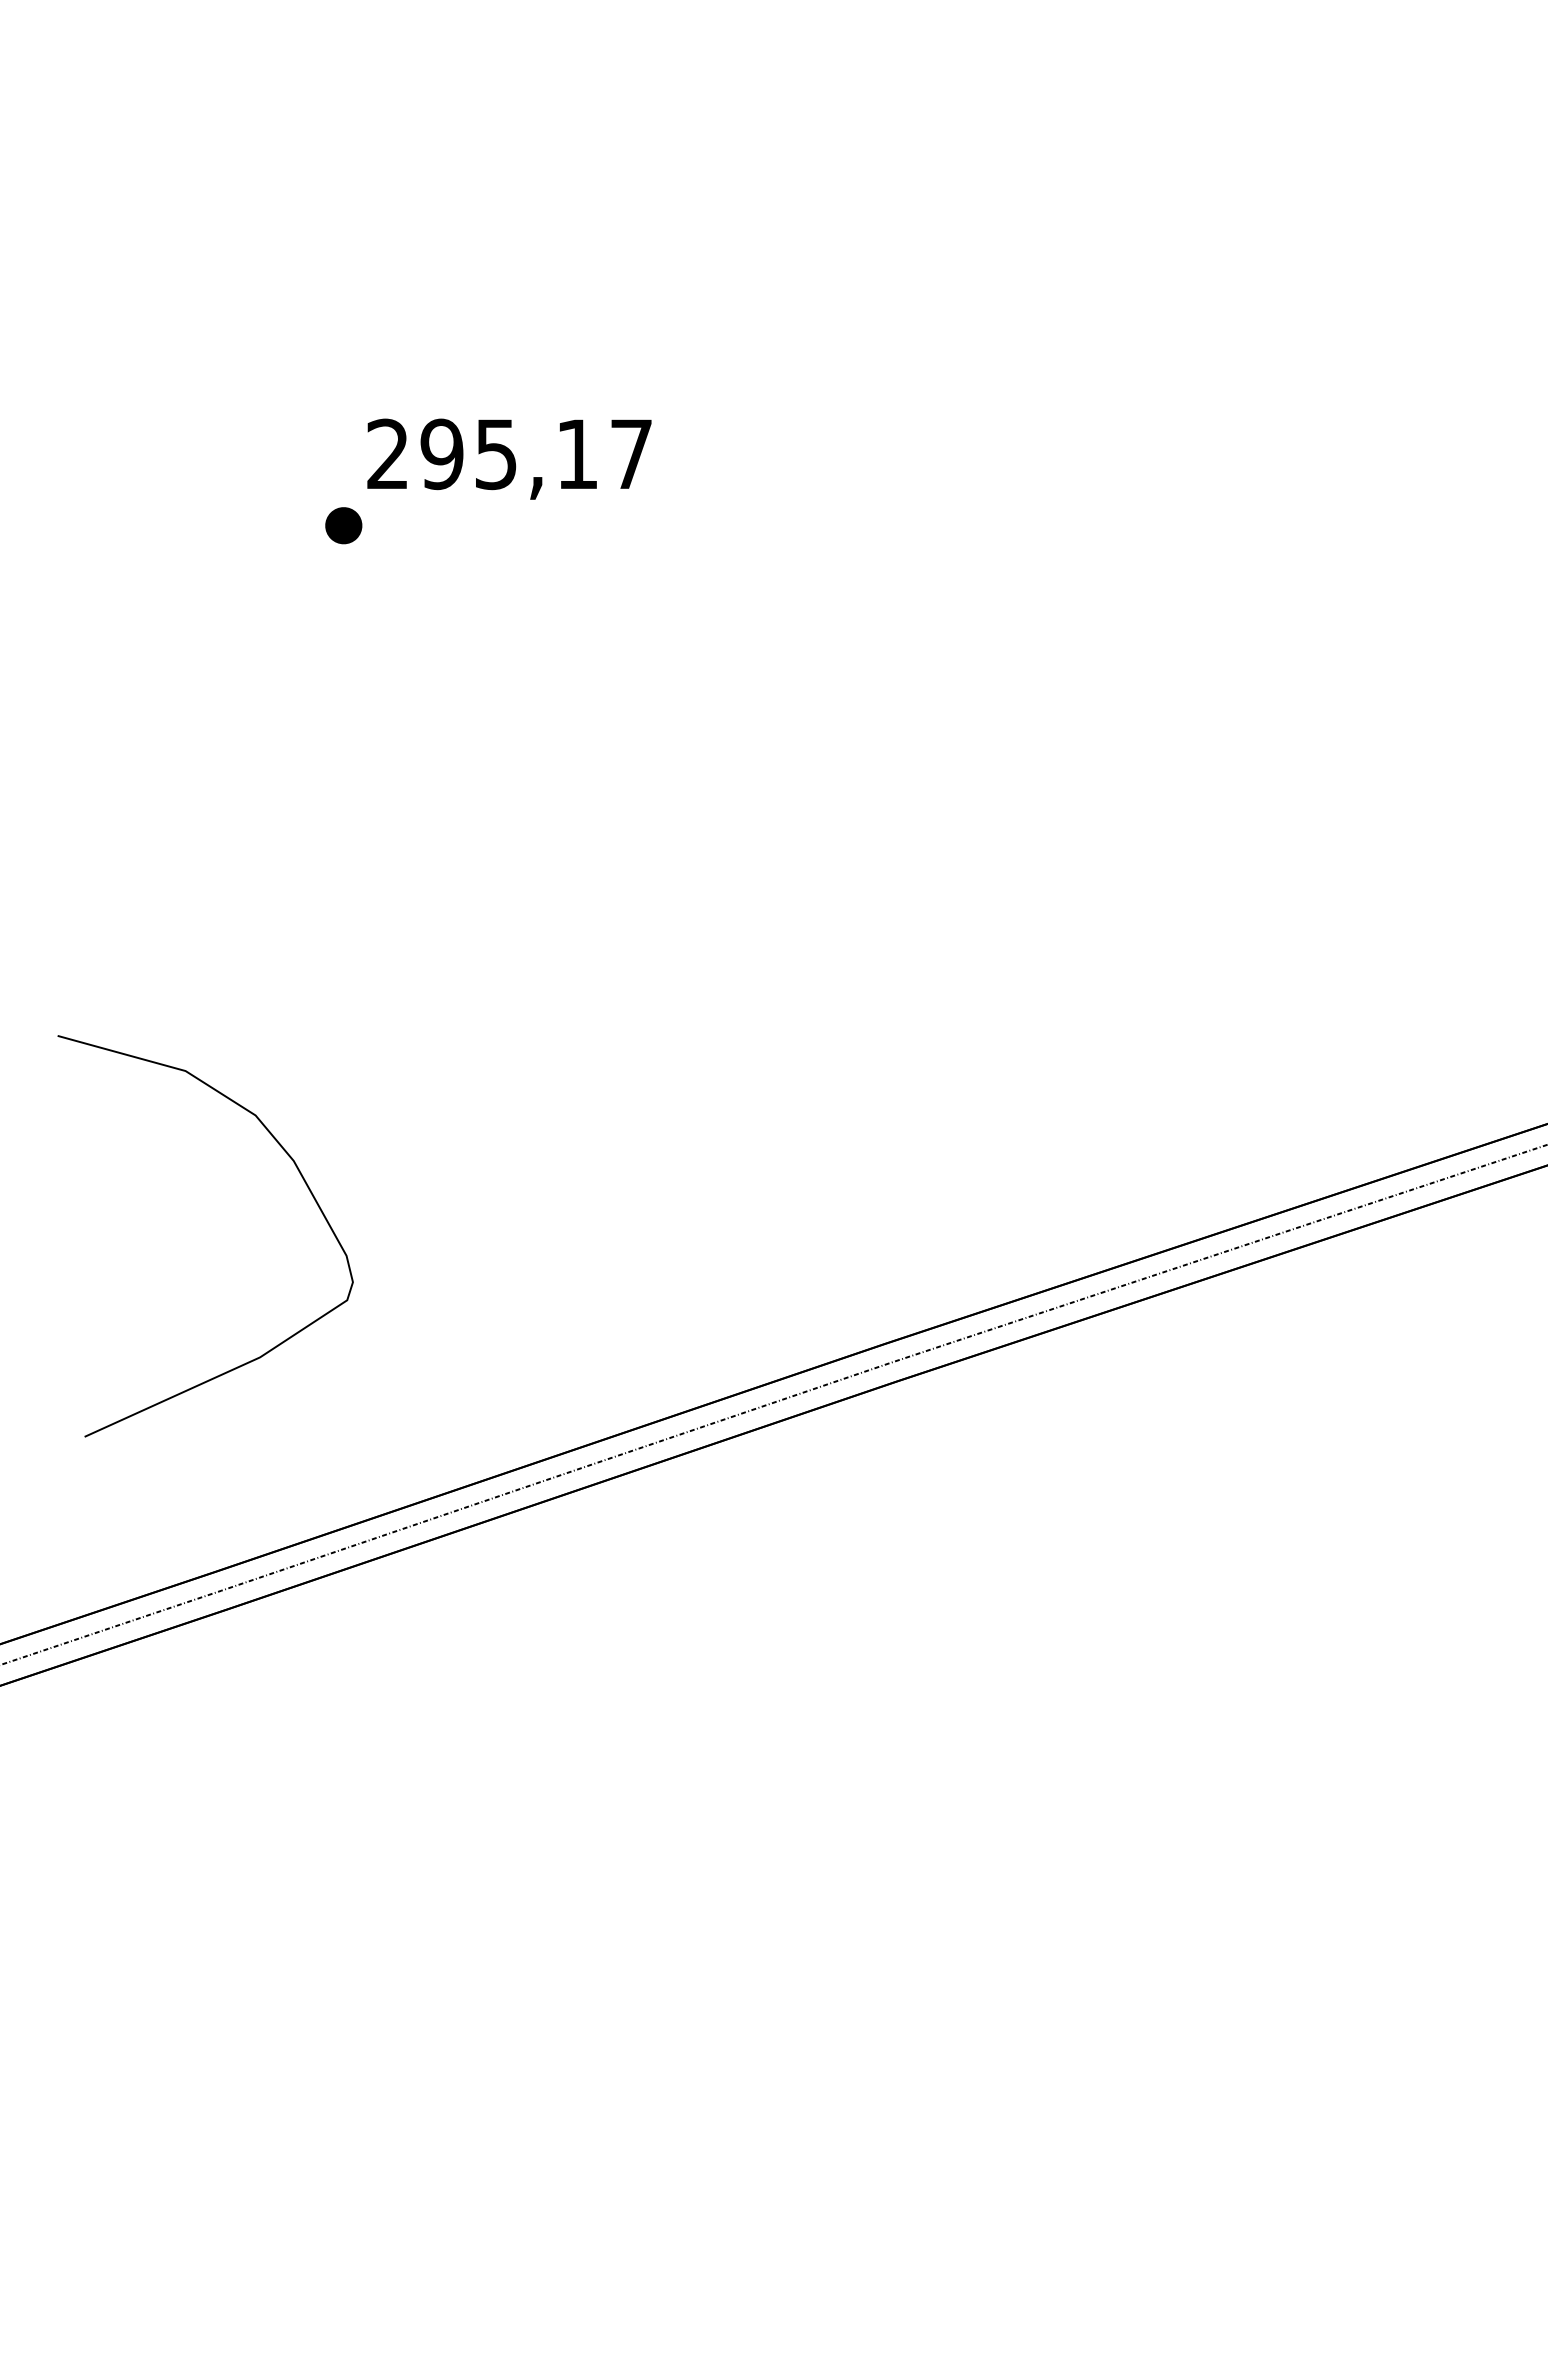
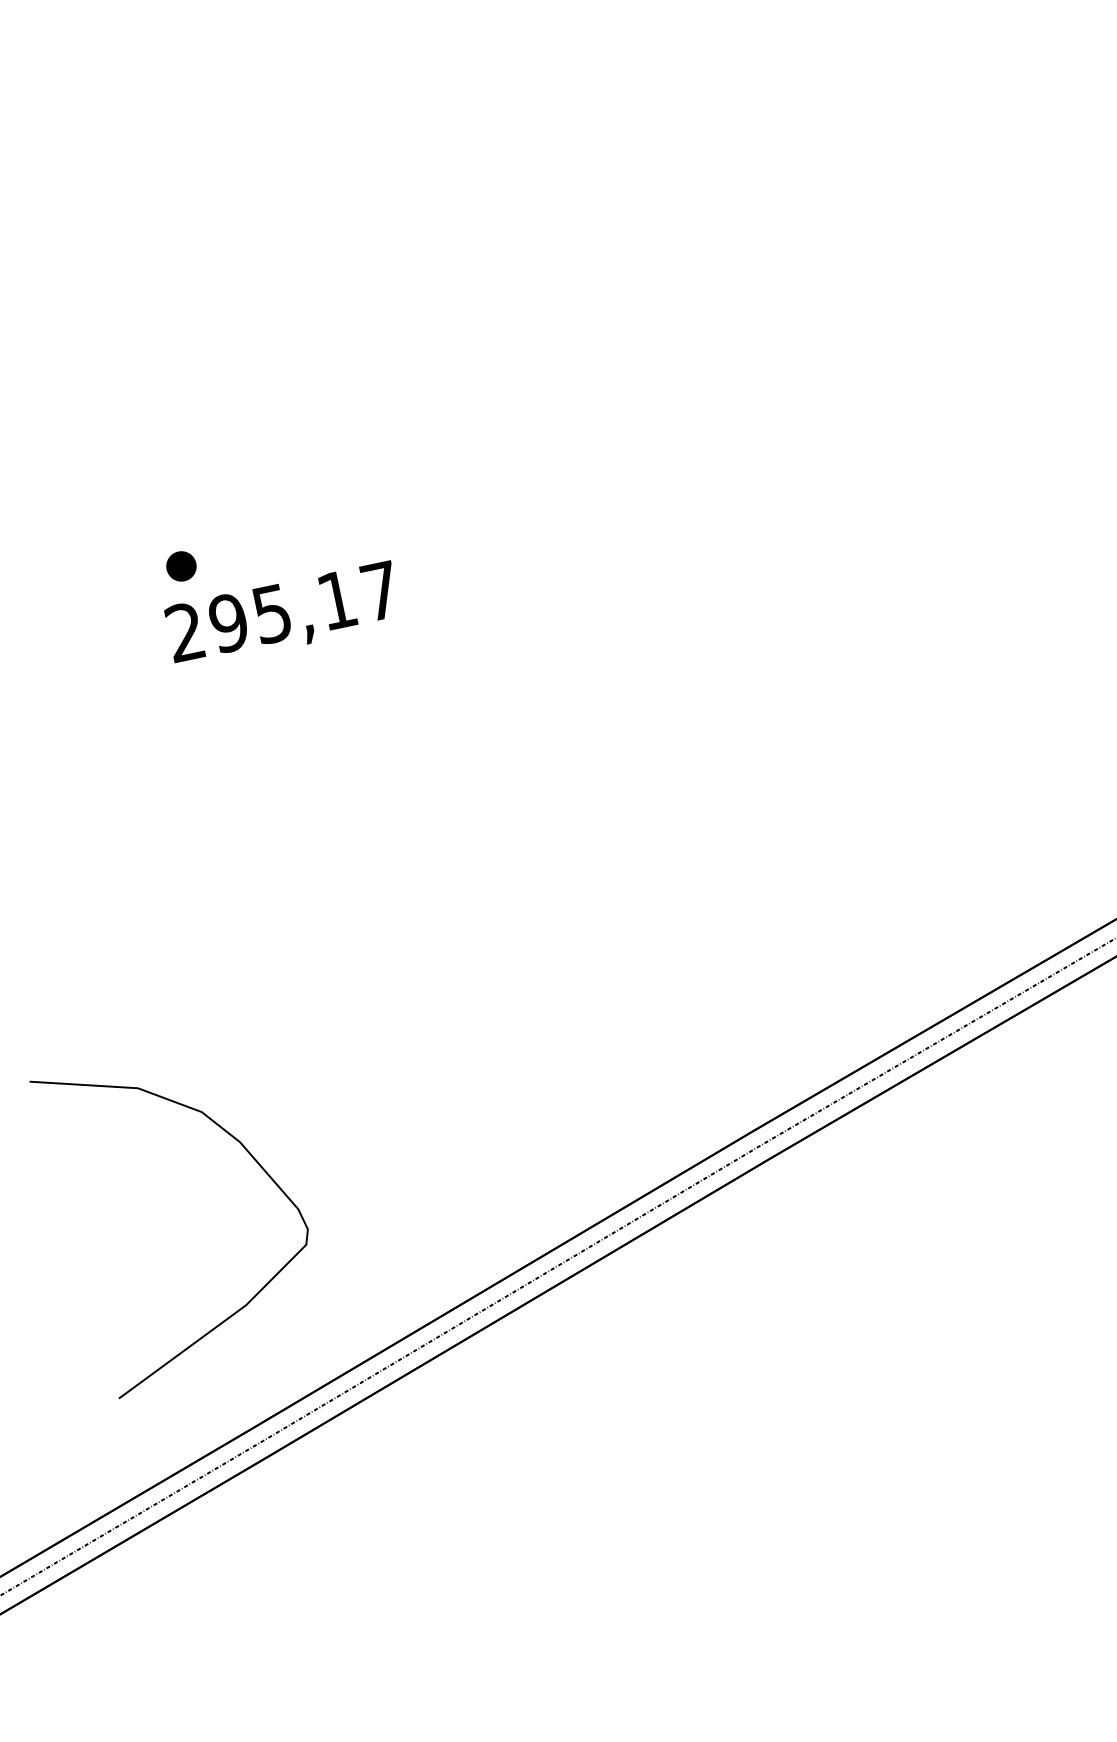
text: (509, 458) -> (283, 615), moved
curve: (301, 1177) -> (248, 1154), moved

